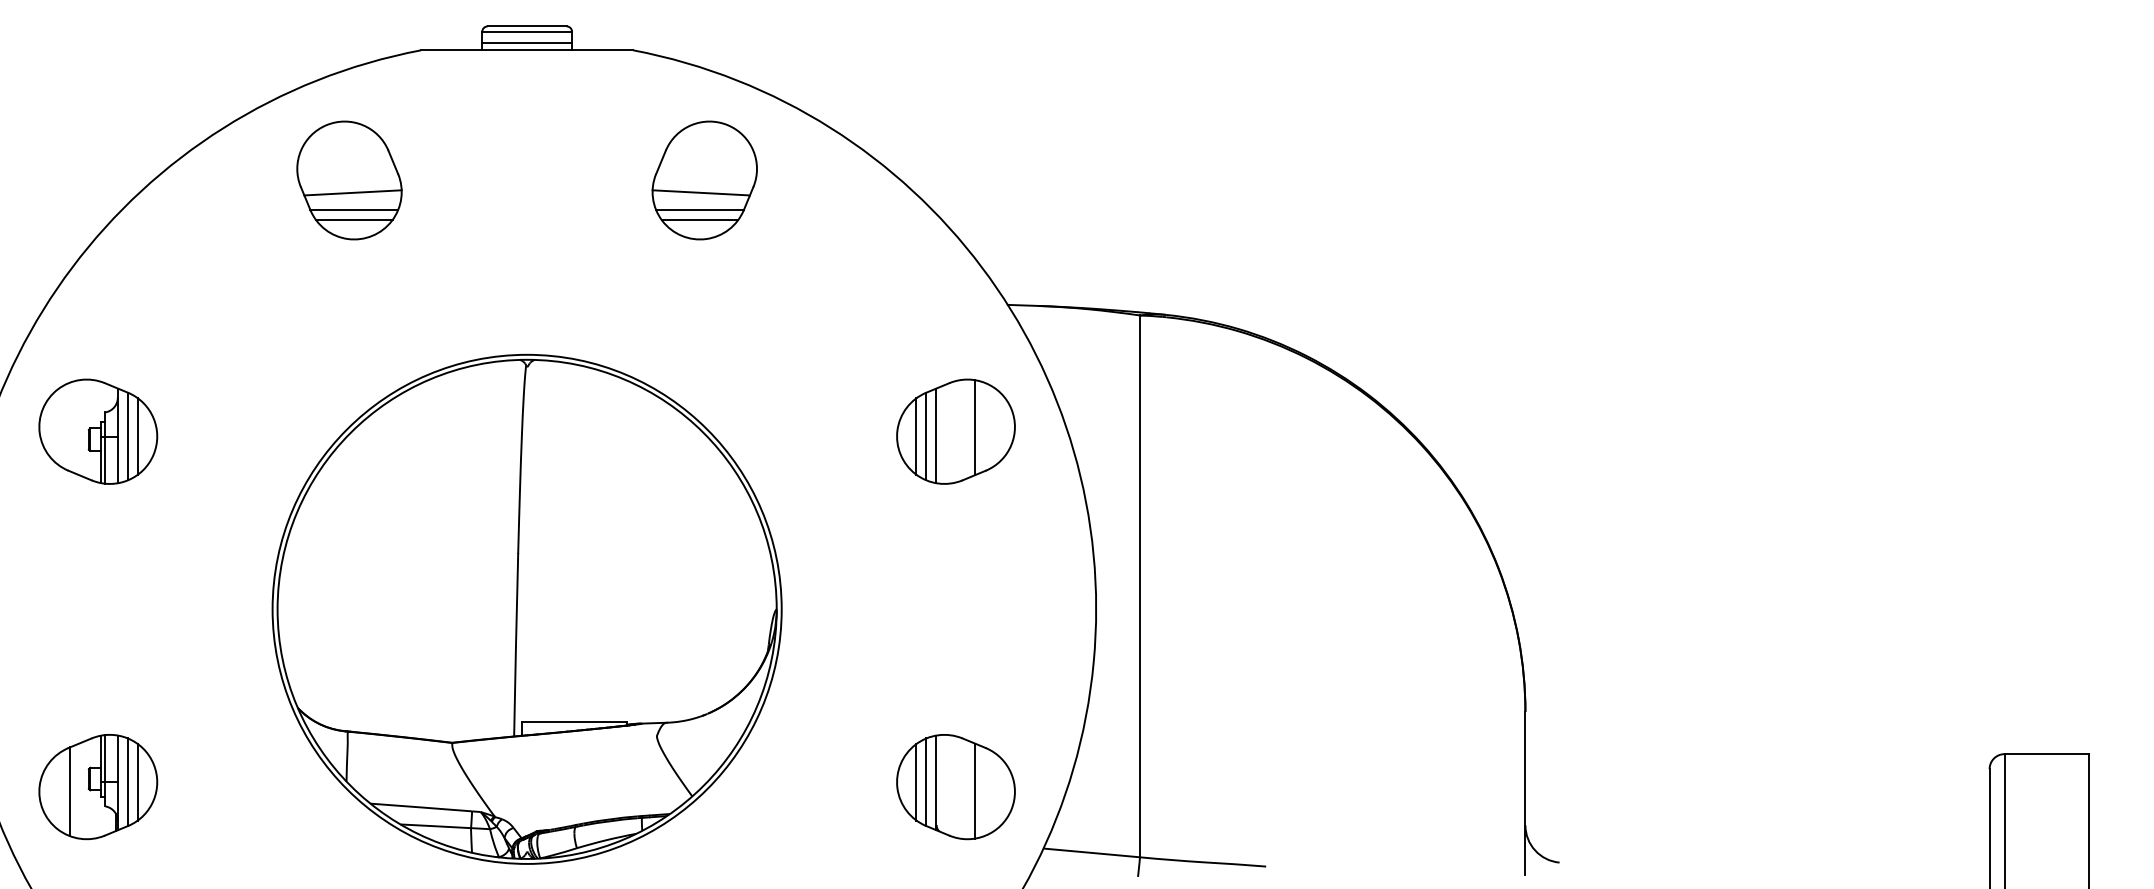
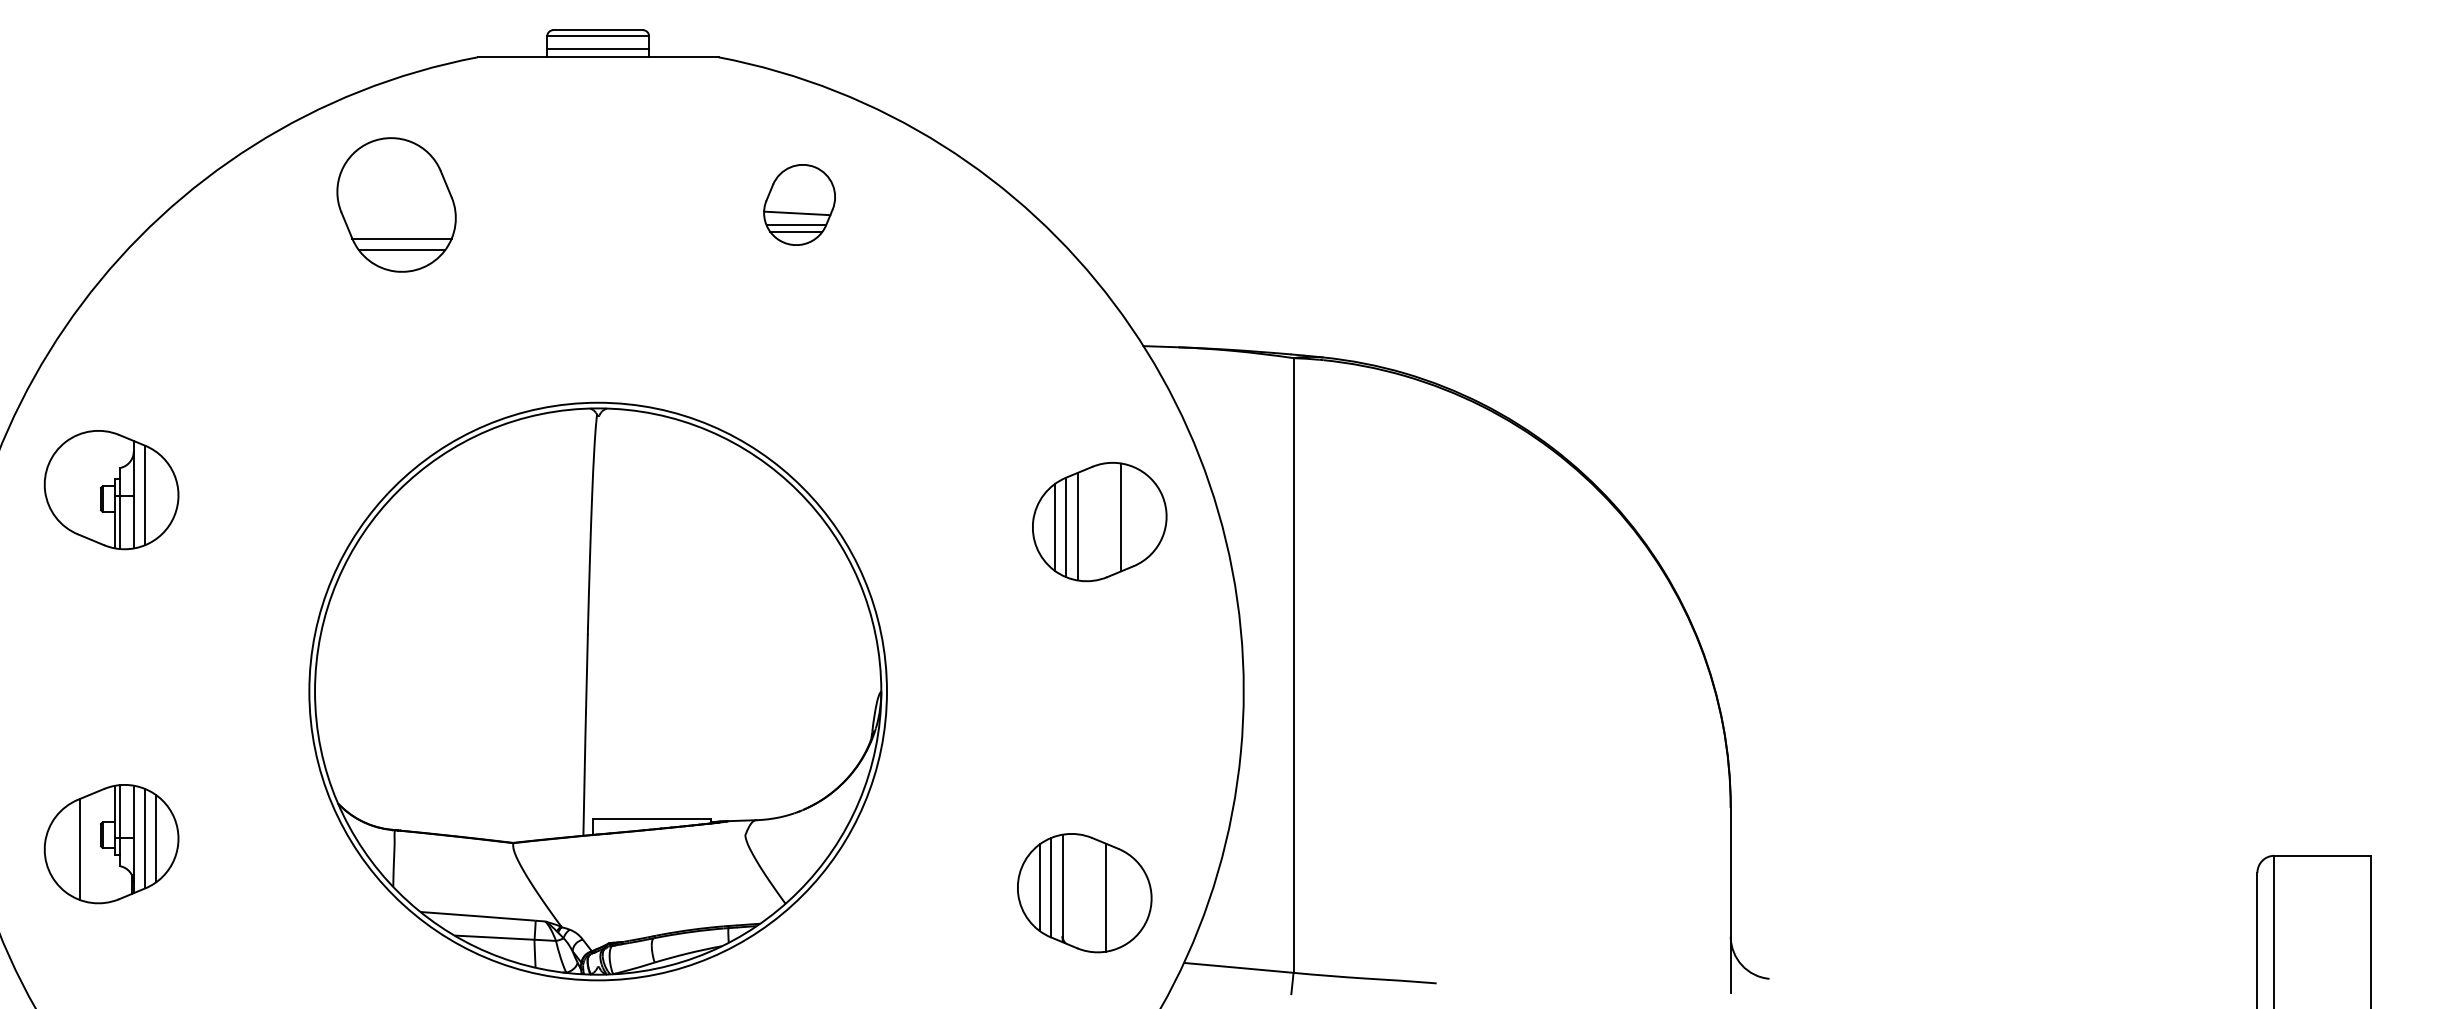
part: (704, 180) -> (799, 204), size x0.6
line: (352, 192) -> (400, 218), removed
part: (955, 432) -> (1099, 522), moved
line: (137, 436) -> (156, 495), removed
part: (98, 787) -> (111, 844), moved

